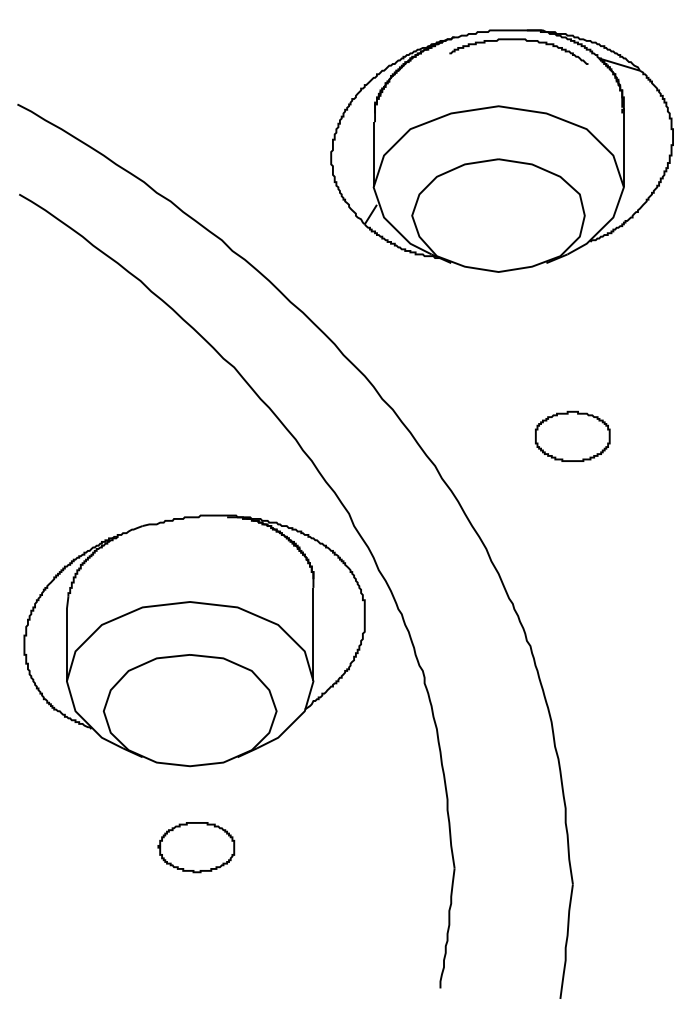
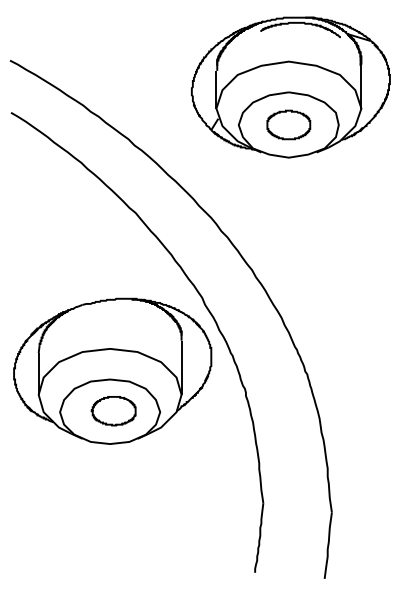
part: (572, 435) -> (288, 124), moved
part: (195, 848) -> (113, 411), moved

